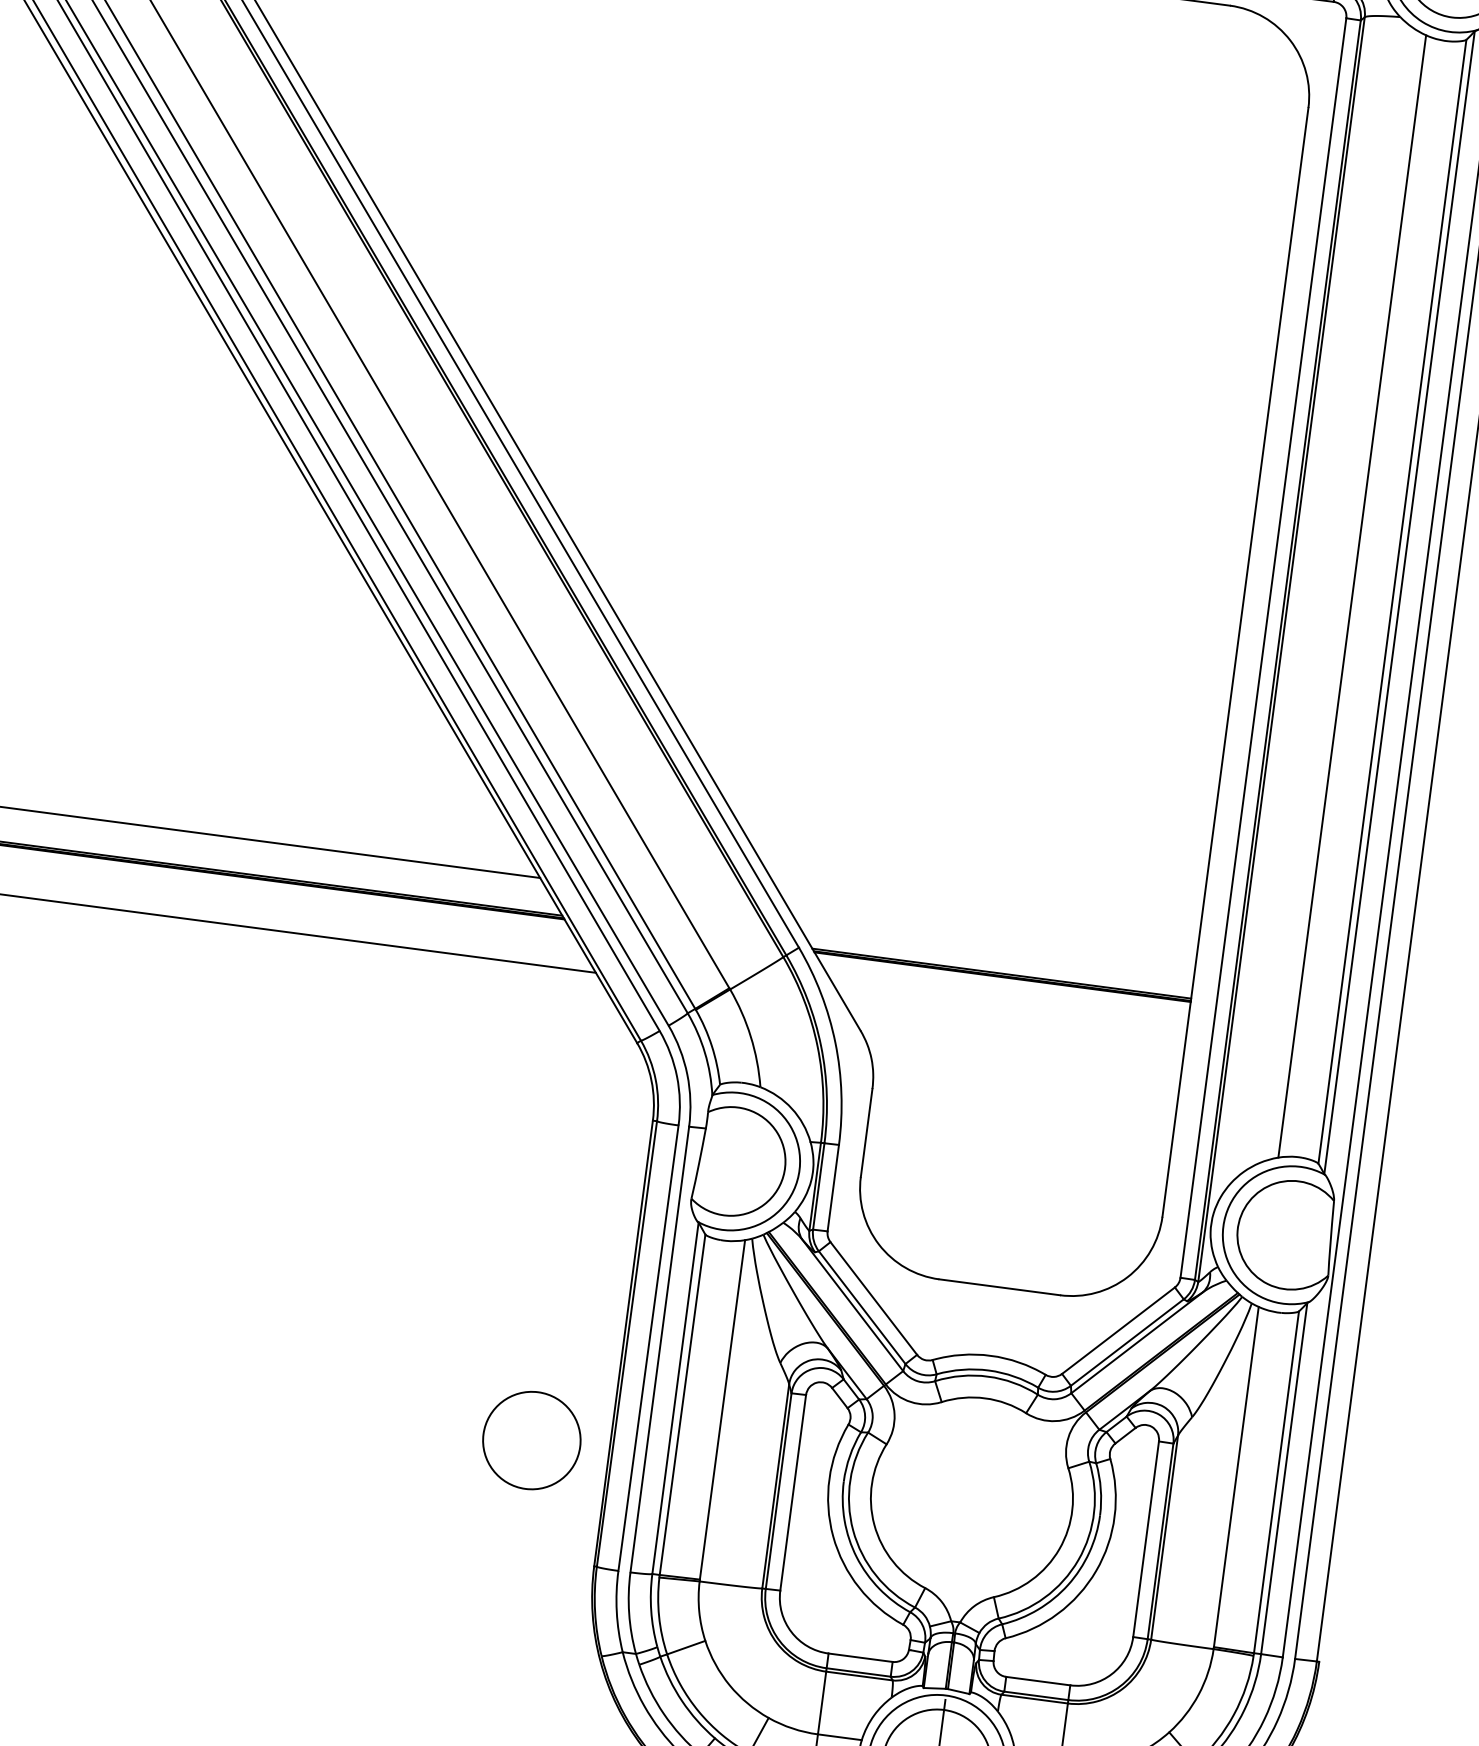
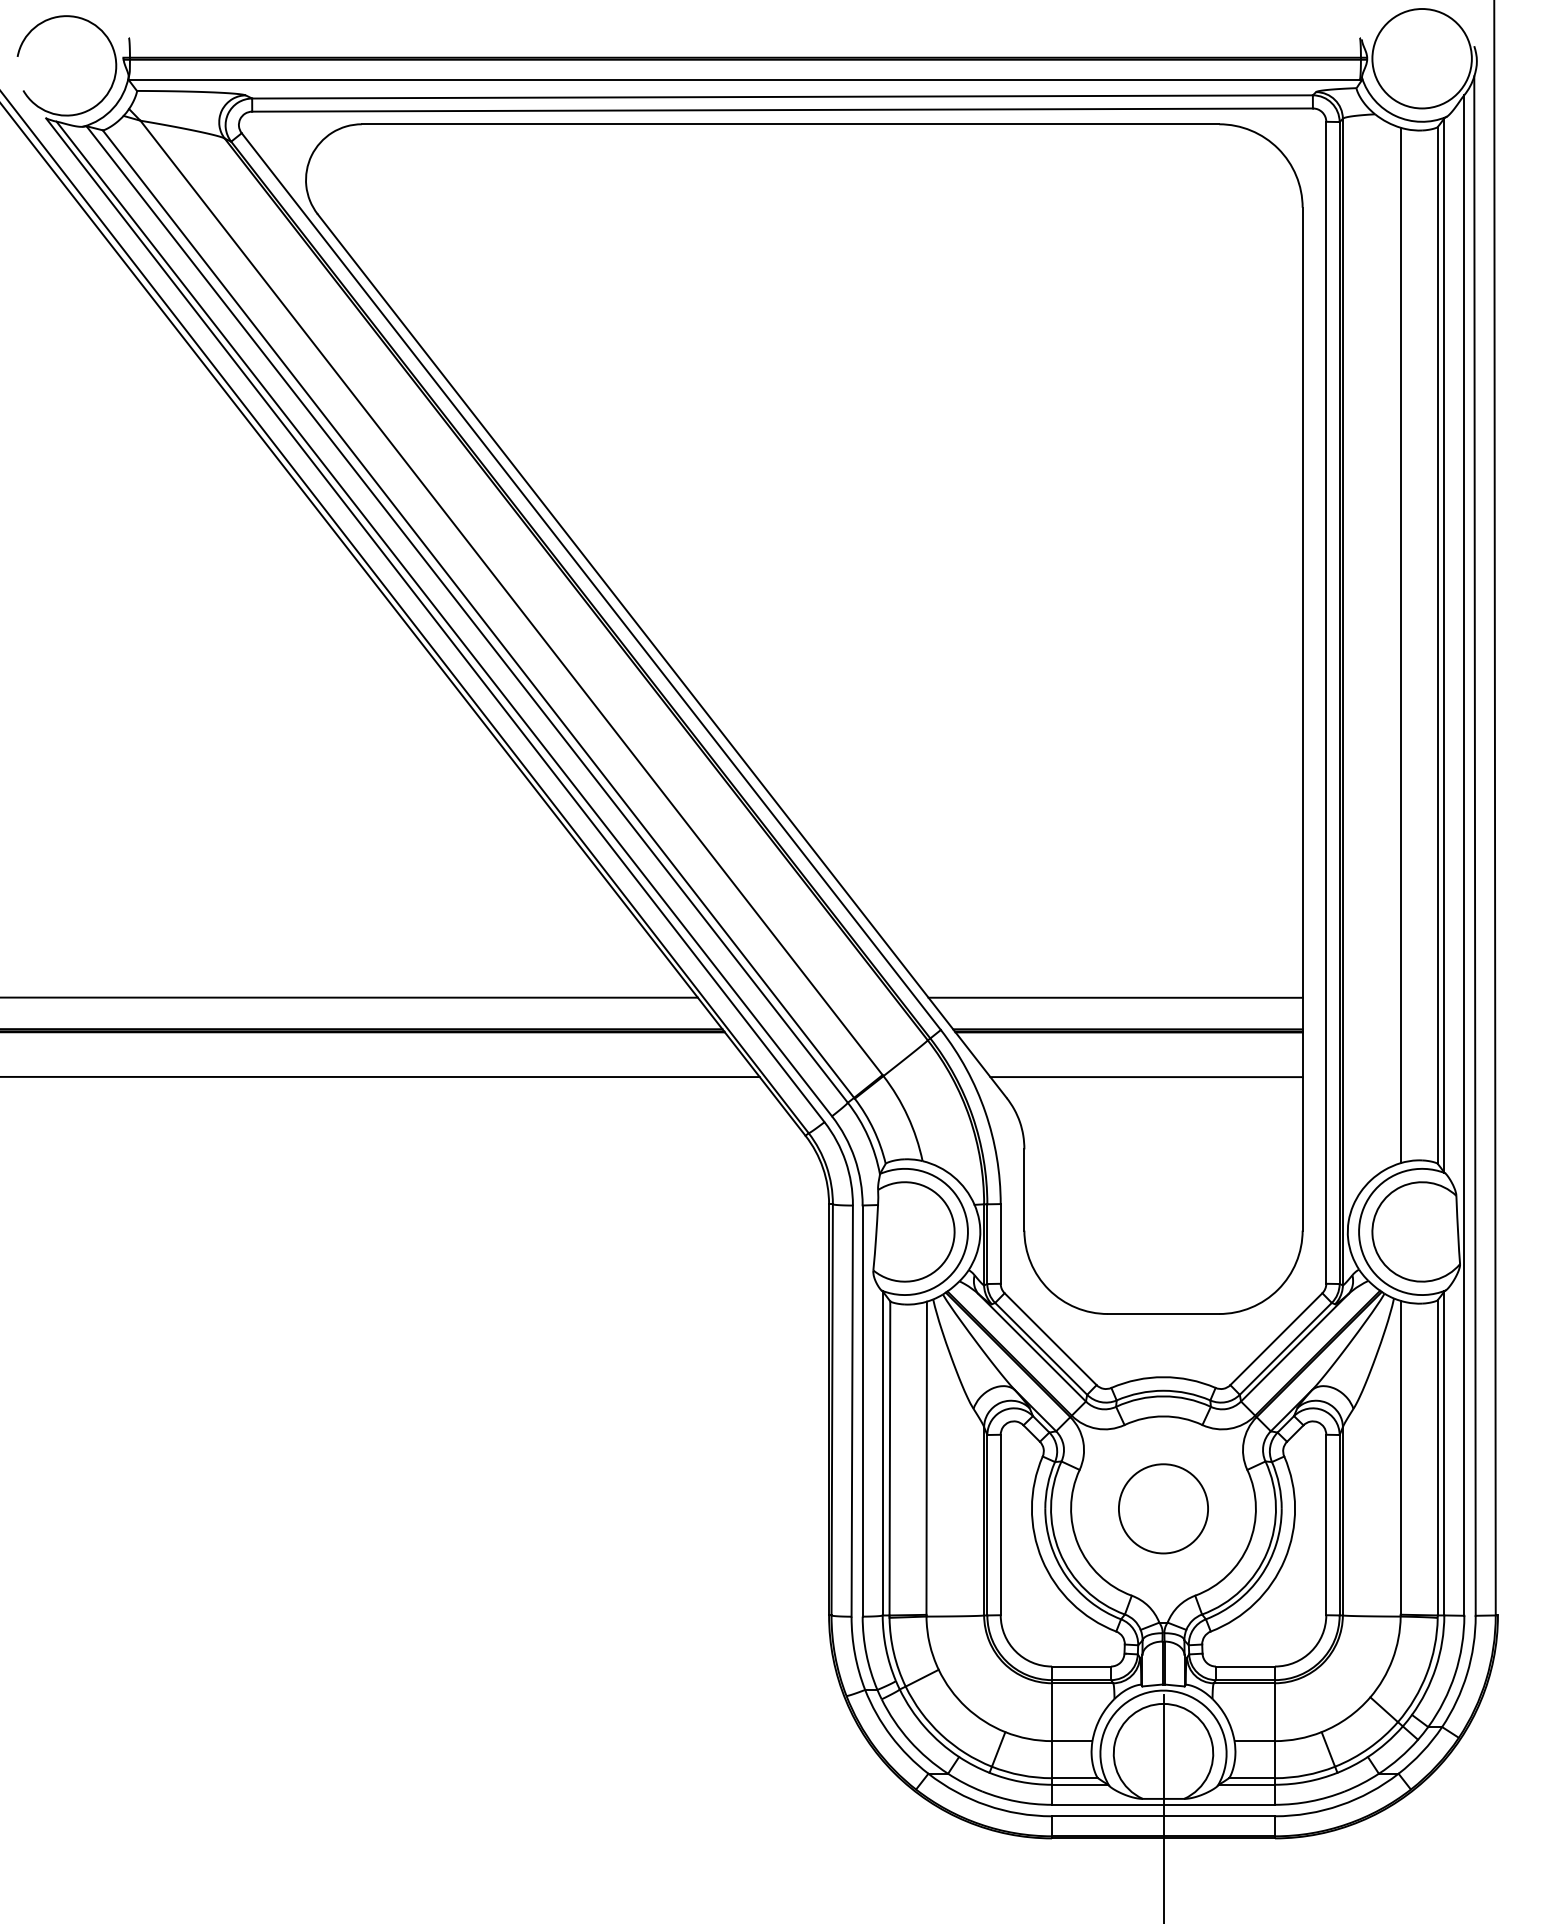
line: (992, 937) -> (1115, 997), added
line: (1015, 1028) -> (1146, 1077), added
circle: (531, 1440) -> (1163, 1508), moved

